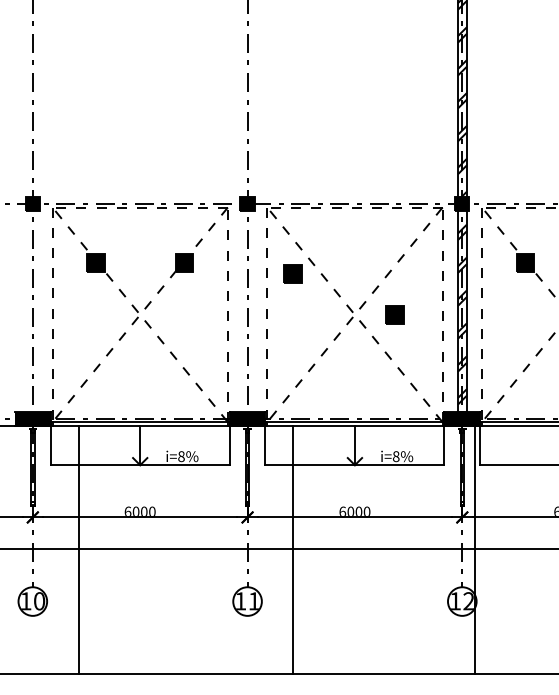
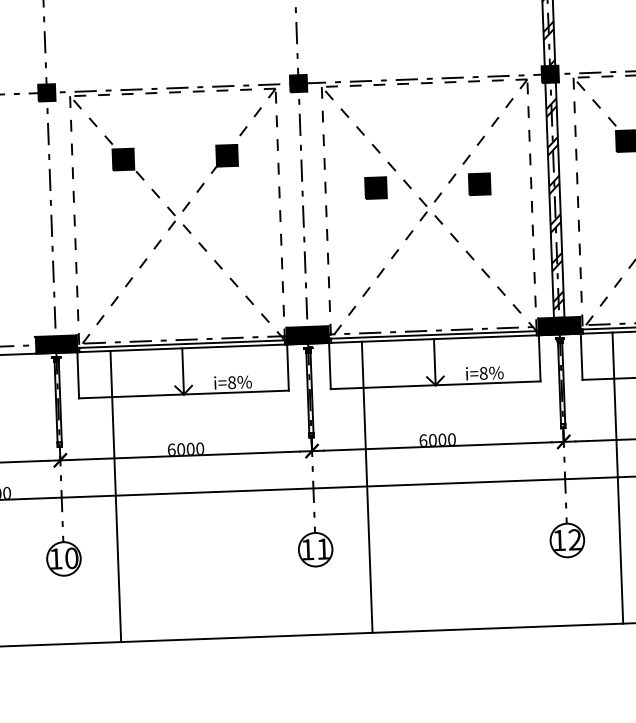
part: (292, 273) -> (375, 187), moved
part: (394, 314) -> (479, 183), moved
line: (475, 549) -> (618, 477), moved

